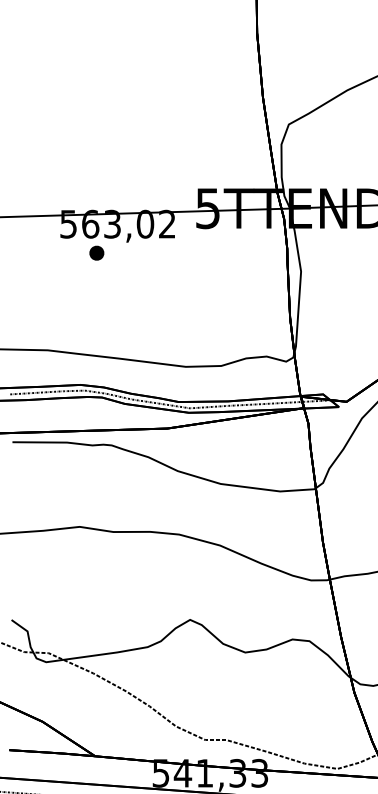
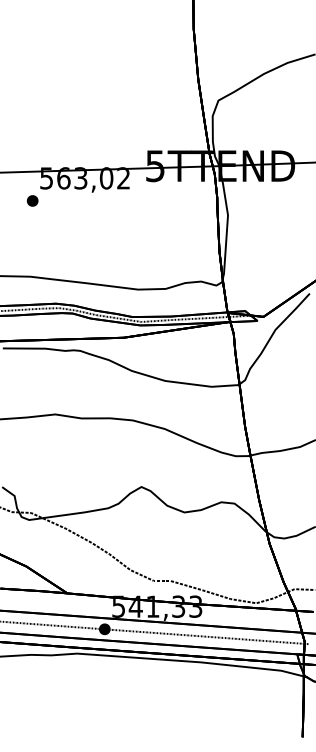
part: (96, 252) -> (32, 200), moved

